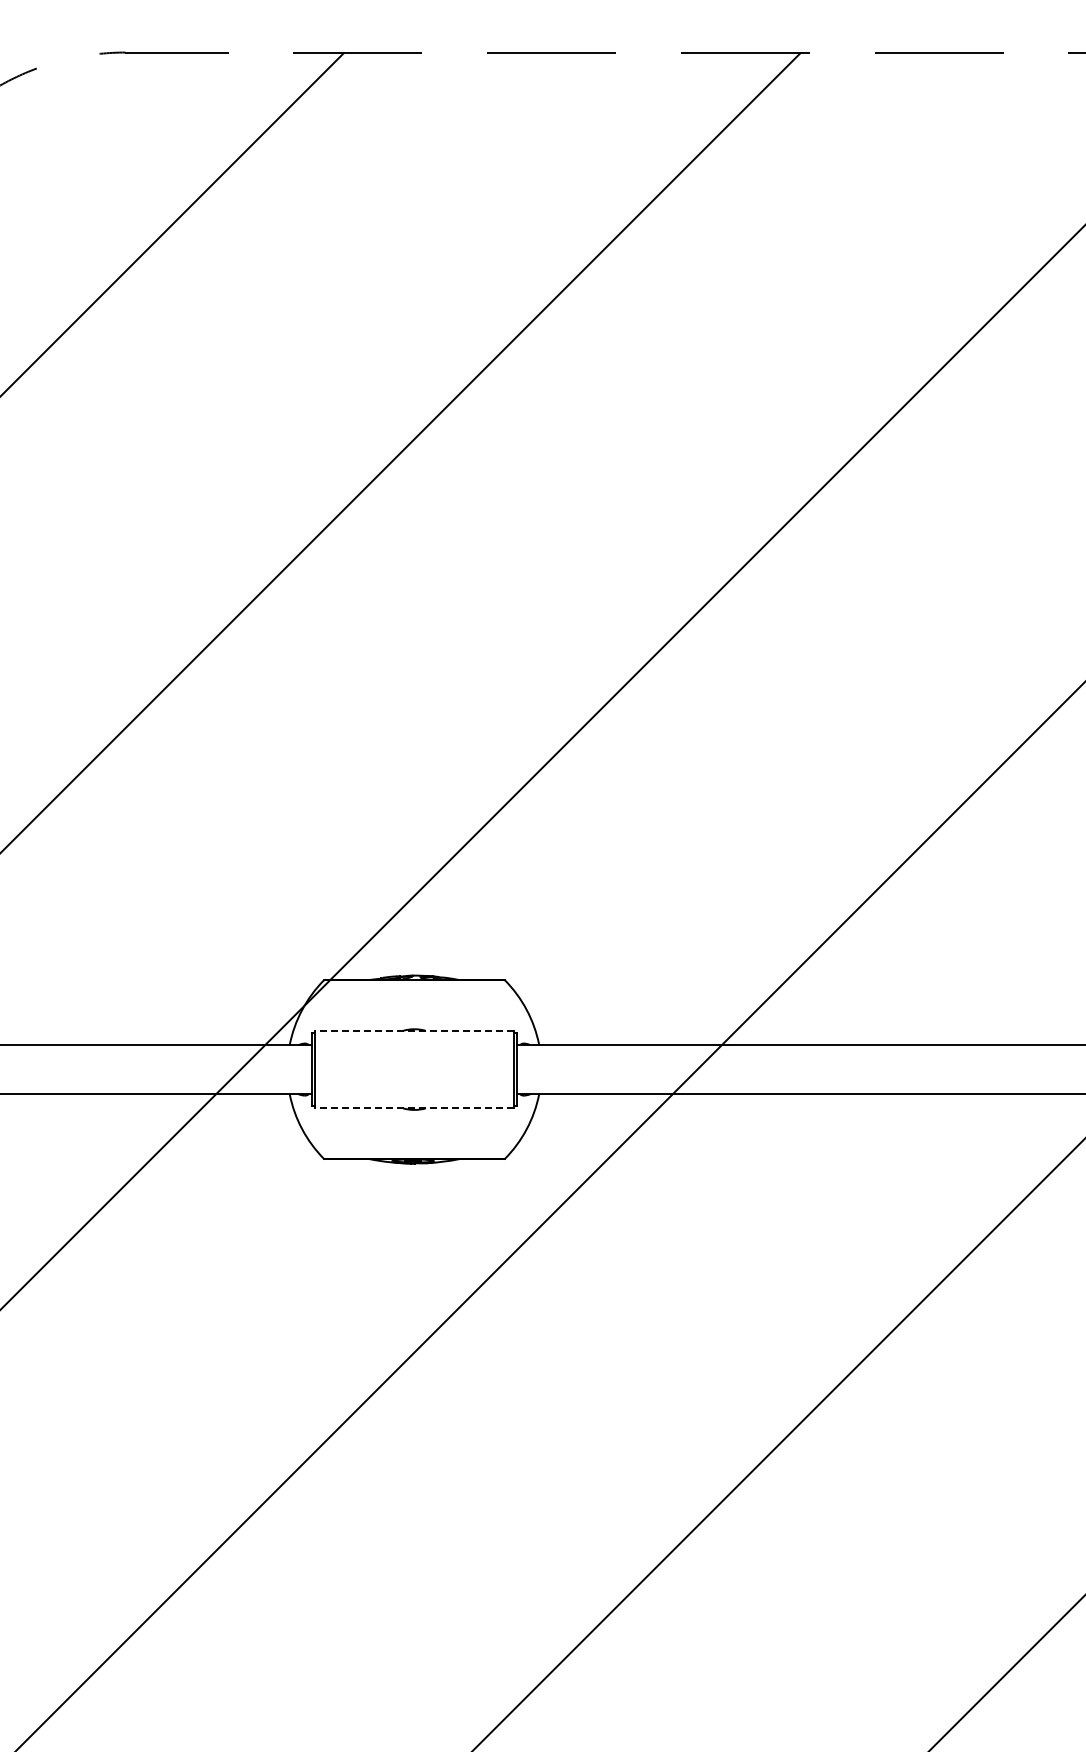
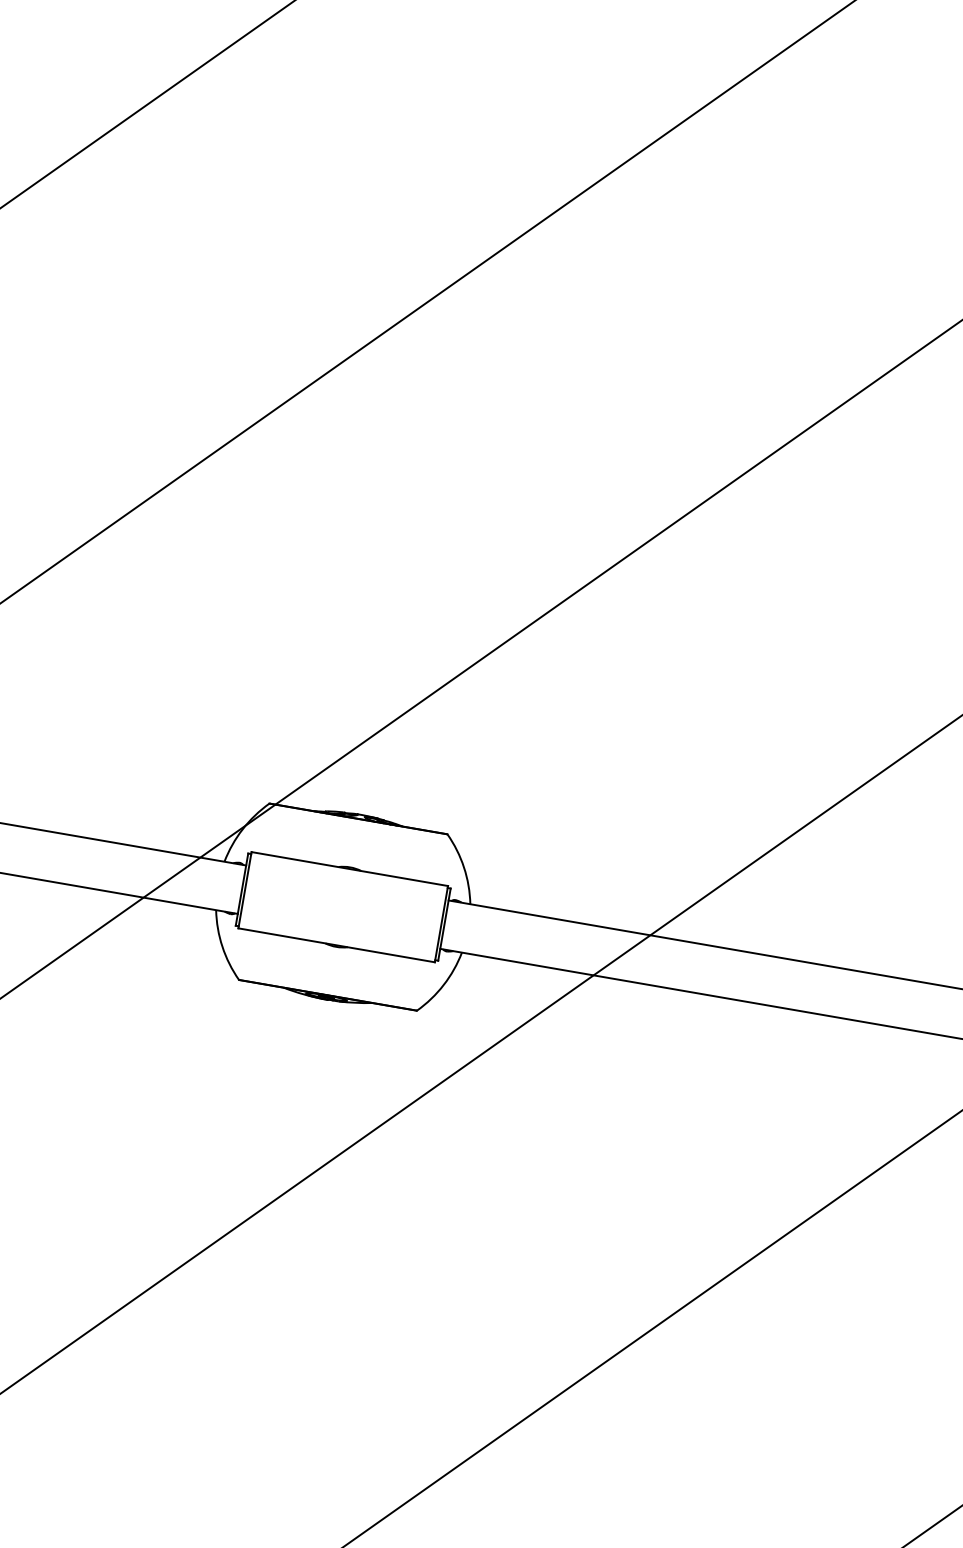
line: (414, 1030) -> (349, 868), dashed -> solid
line: (414, 1108) -> (336, 945), dashed -> solid

